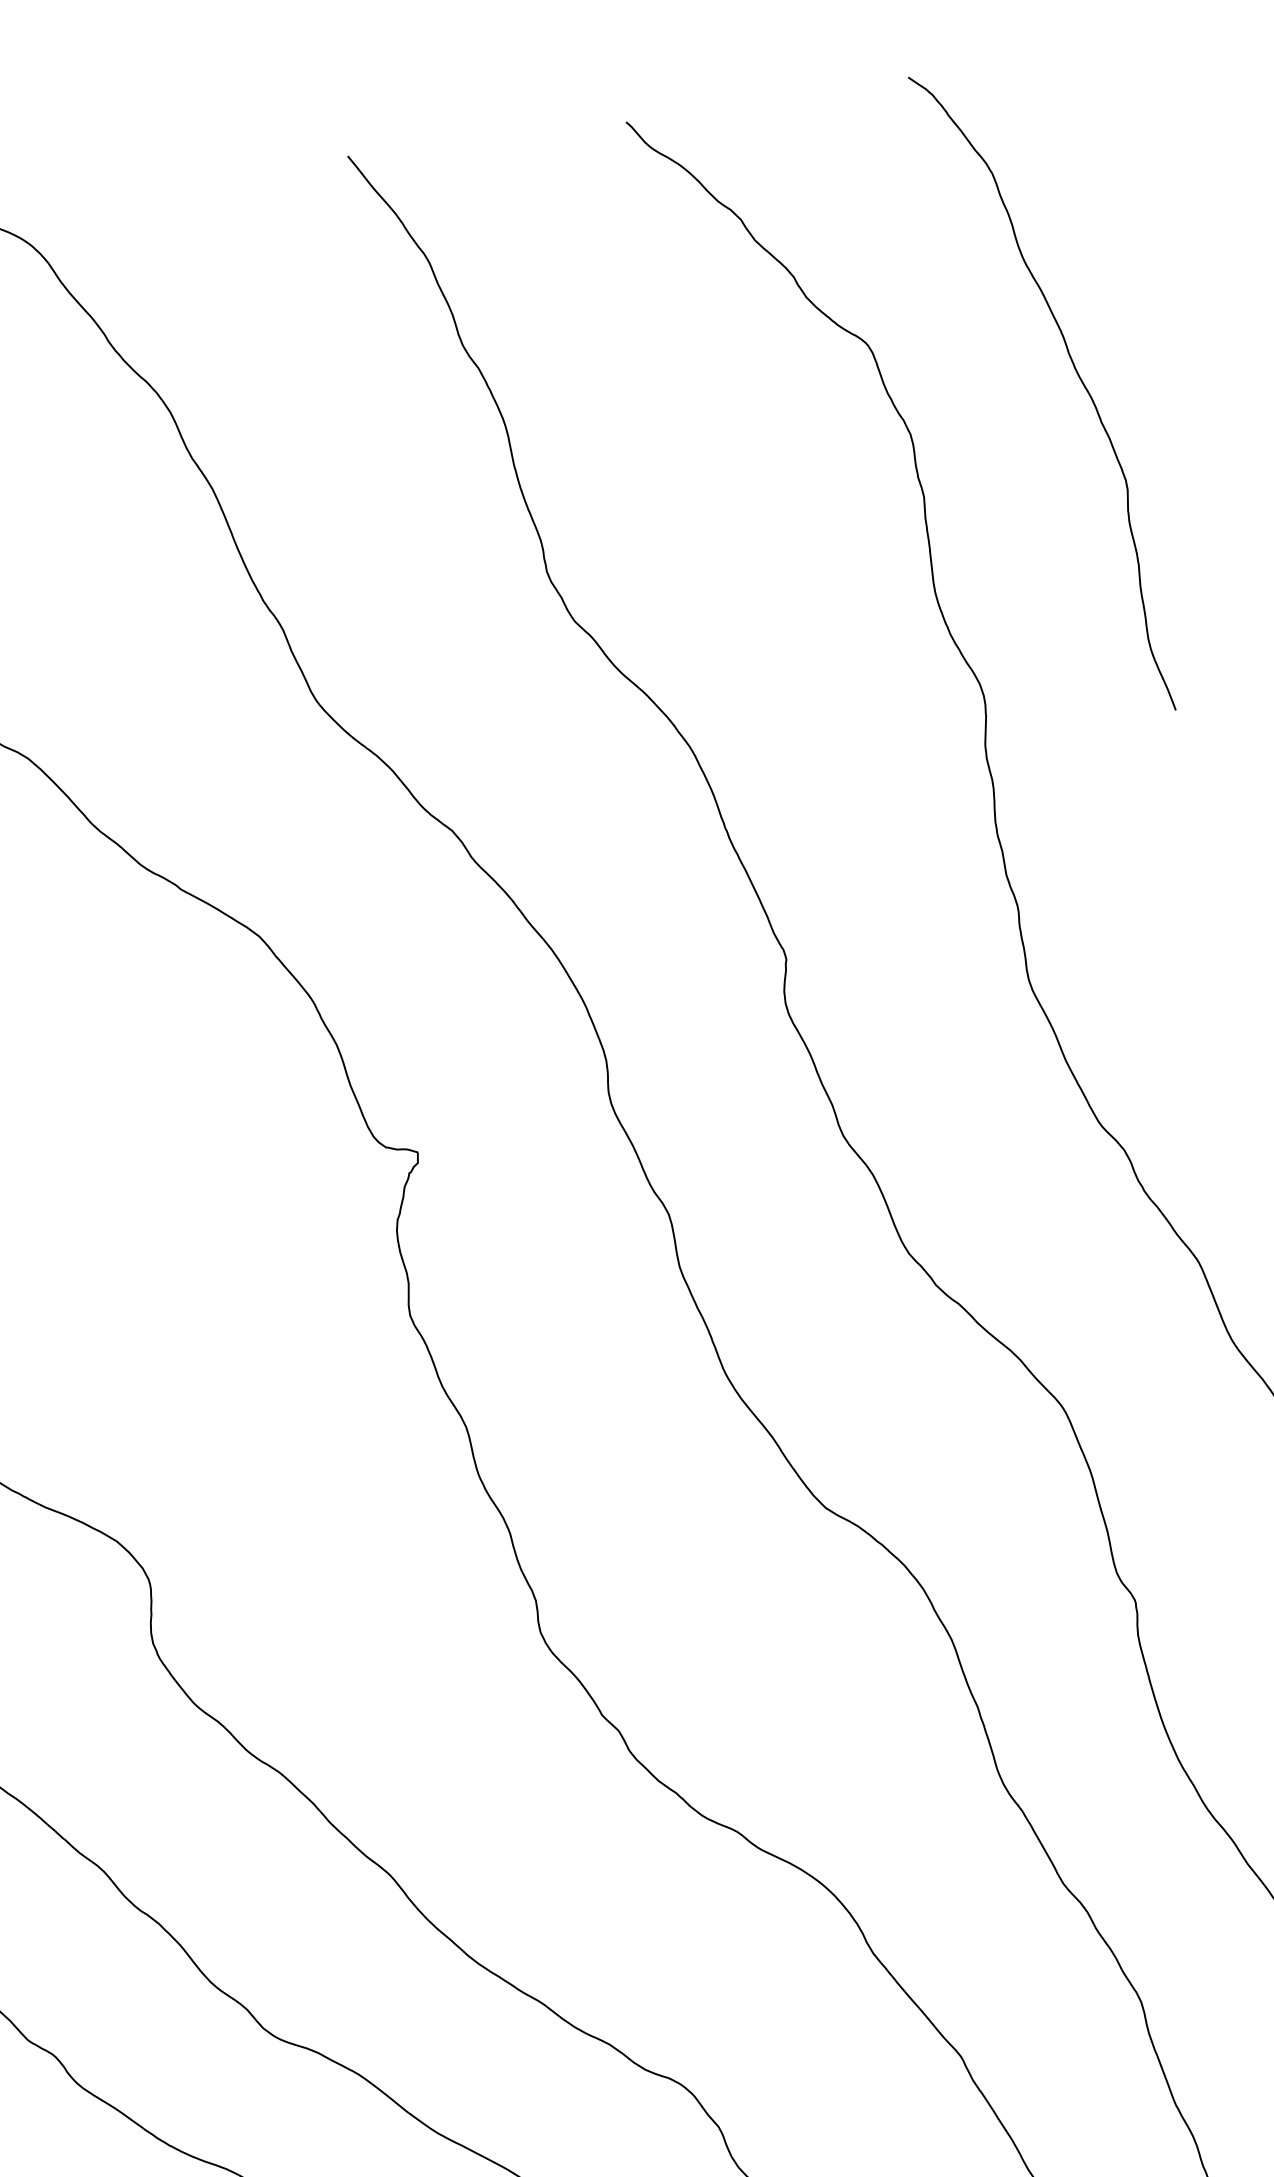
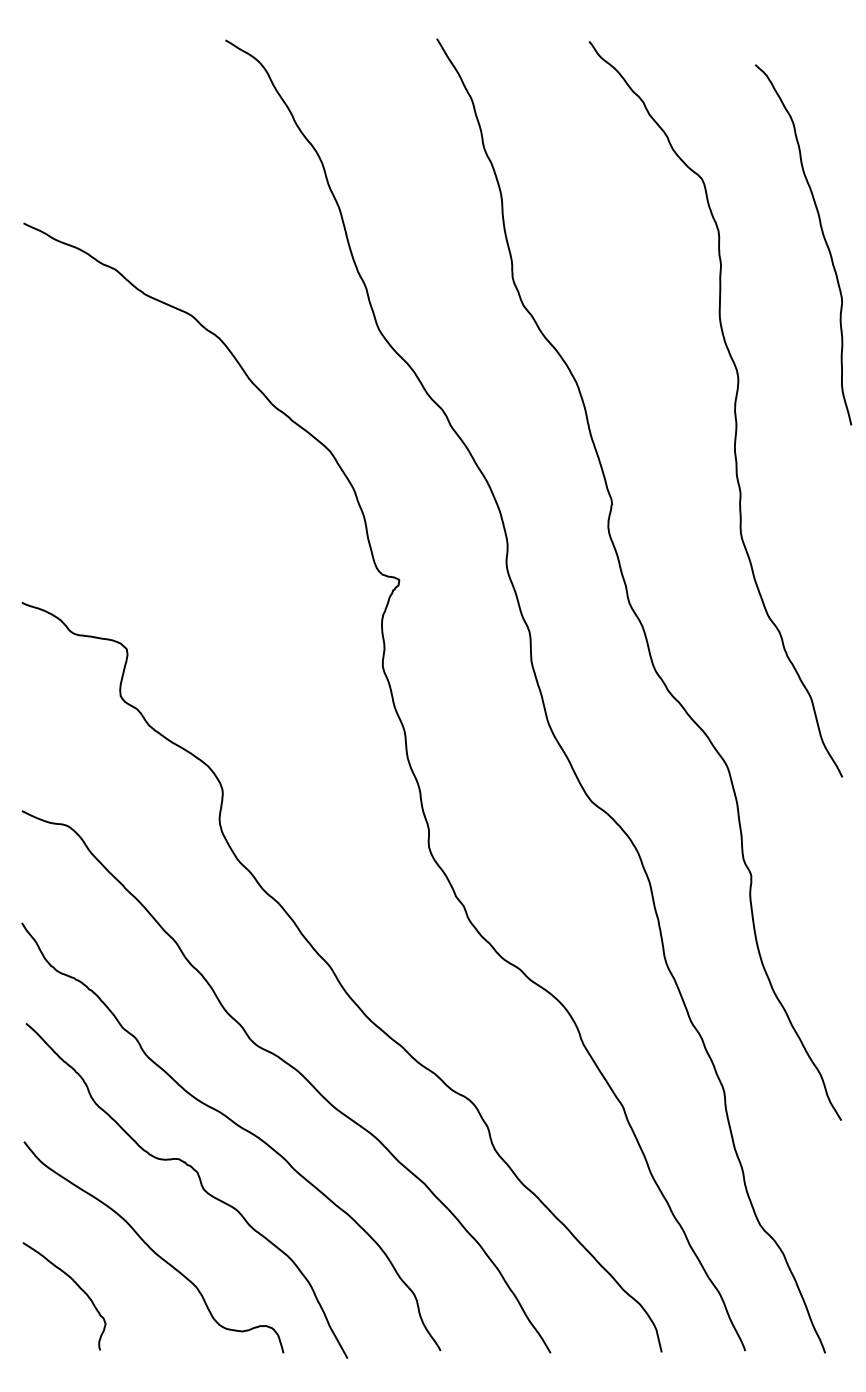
curve: (1077, 376) -> (823, 238), moved

